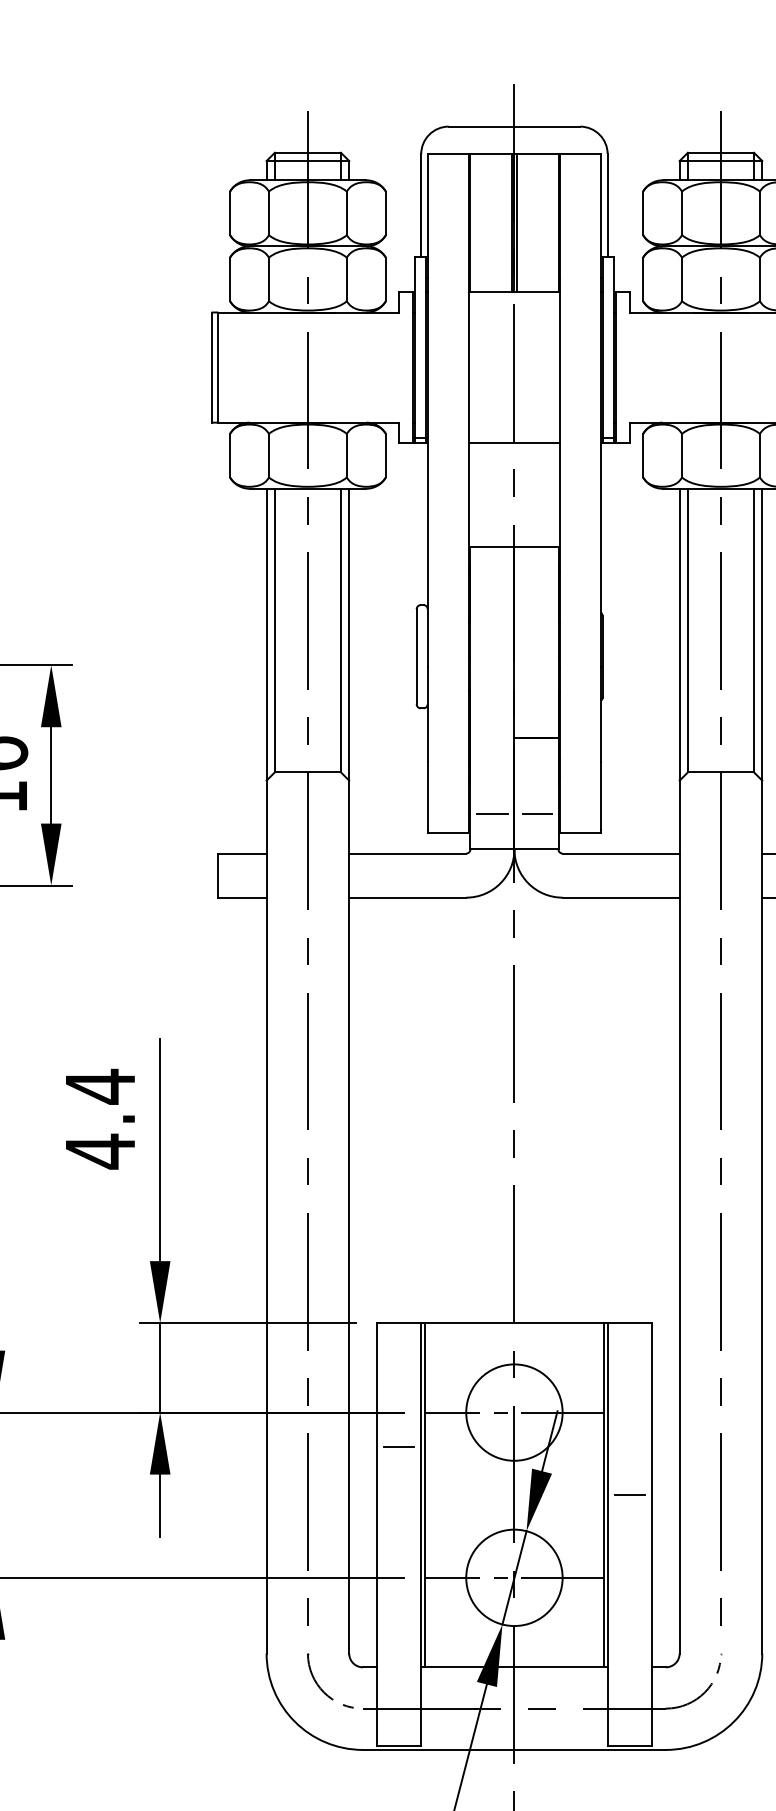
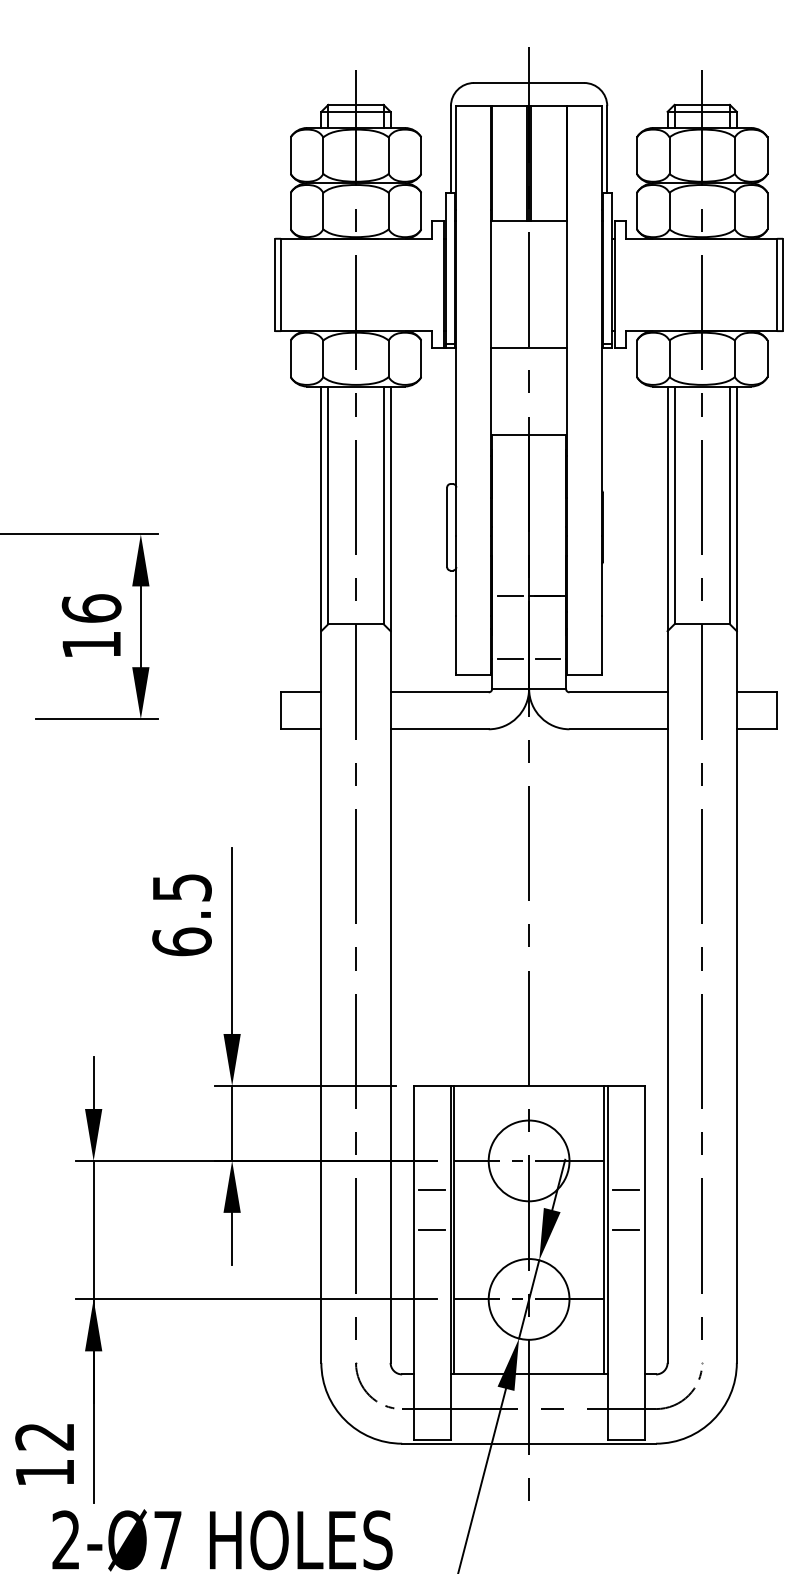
line: (492, 738) -> (510, 595), added
text: (99, 1118) -> (181, 914), 4.4 -> 6.5
line: (629, 1446) -> (625, 1189), added
line: (397, 1495) -> (431, 1230), added

